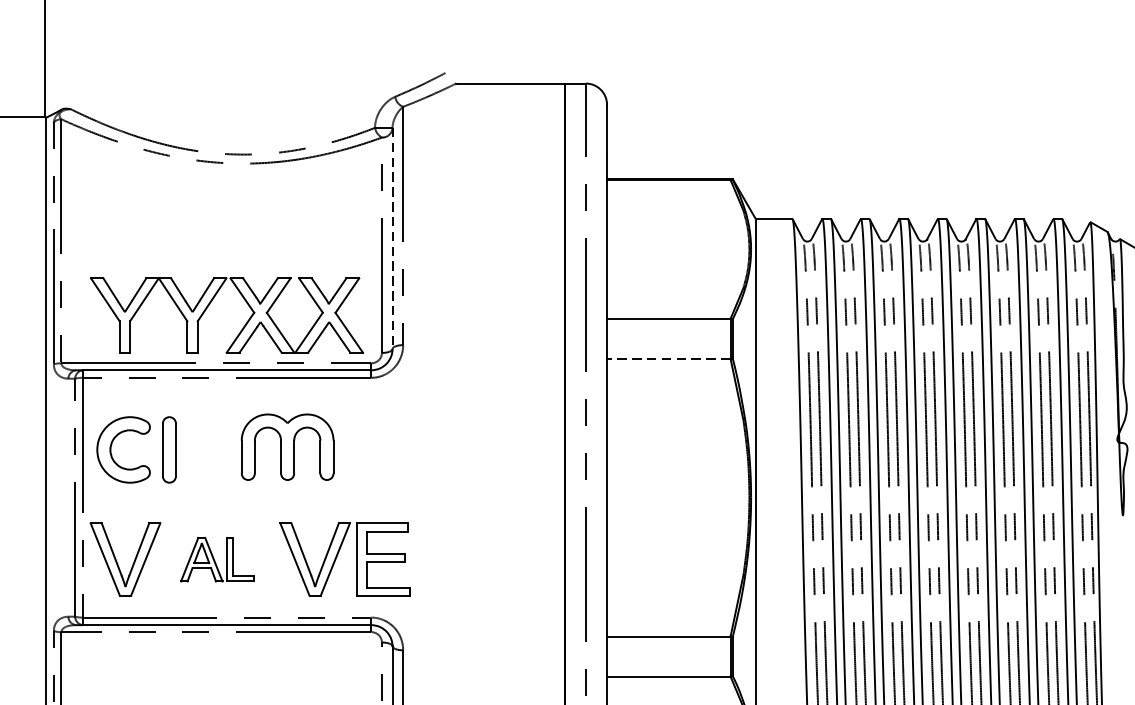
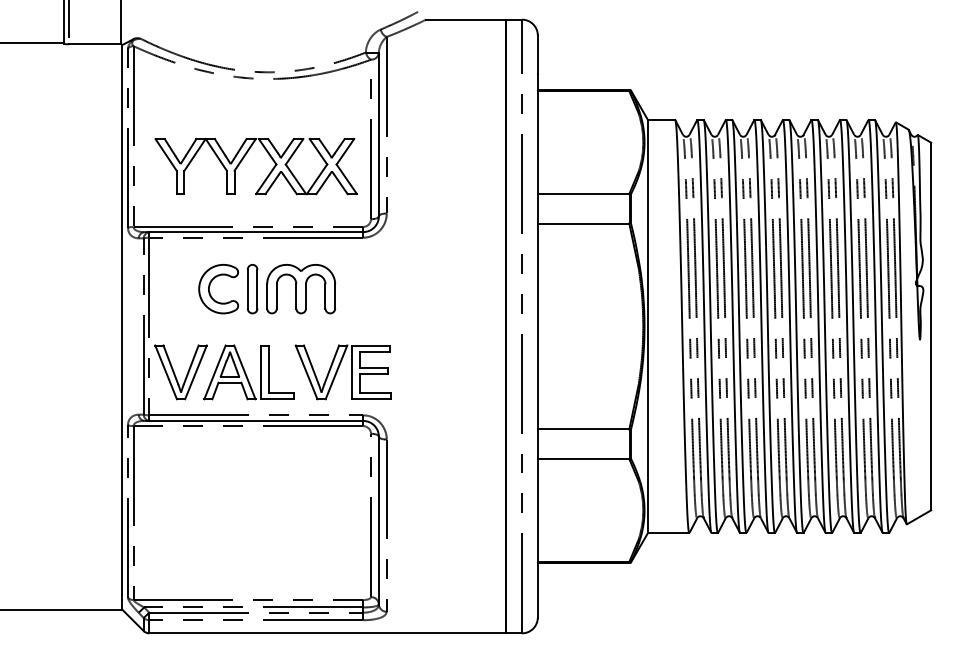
line: (392, 238) -> (378, 134), dashed -> solid
part: (242, 327) -> (267, 175), moved
line: (668, 358) -> (583, 223), dashed -> solid
part: (139, 465) -> (230, 300), moved
part: (216, 559) -> (248, 372), size x1.67

